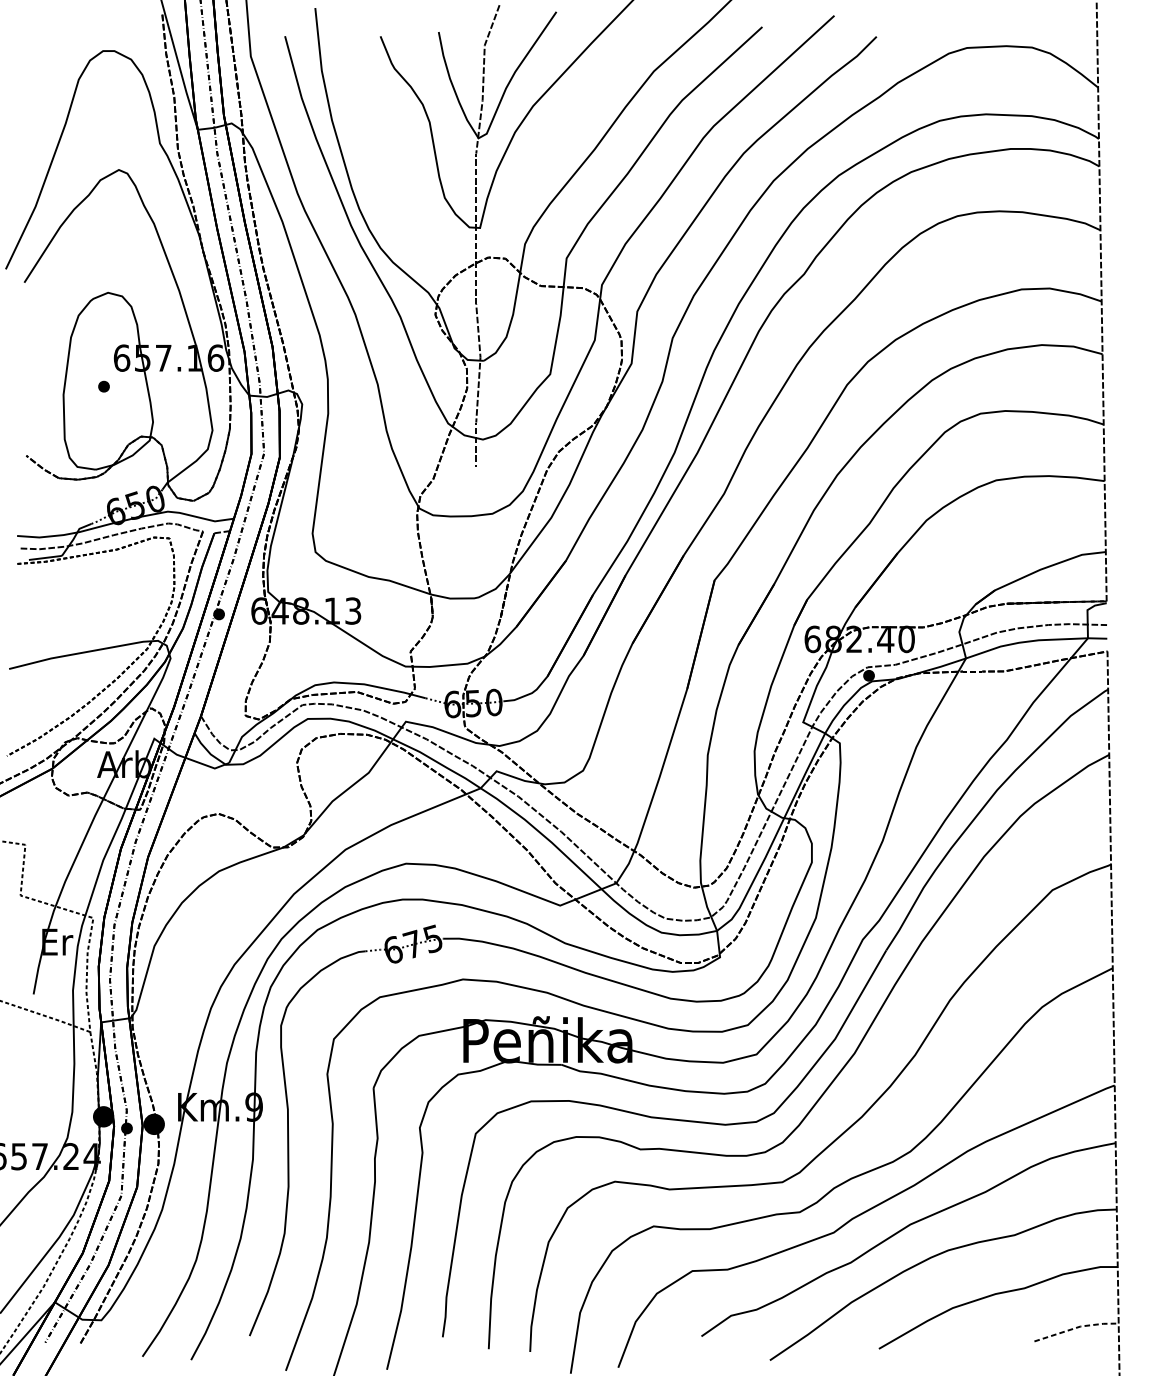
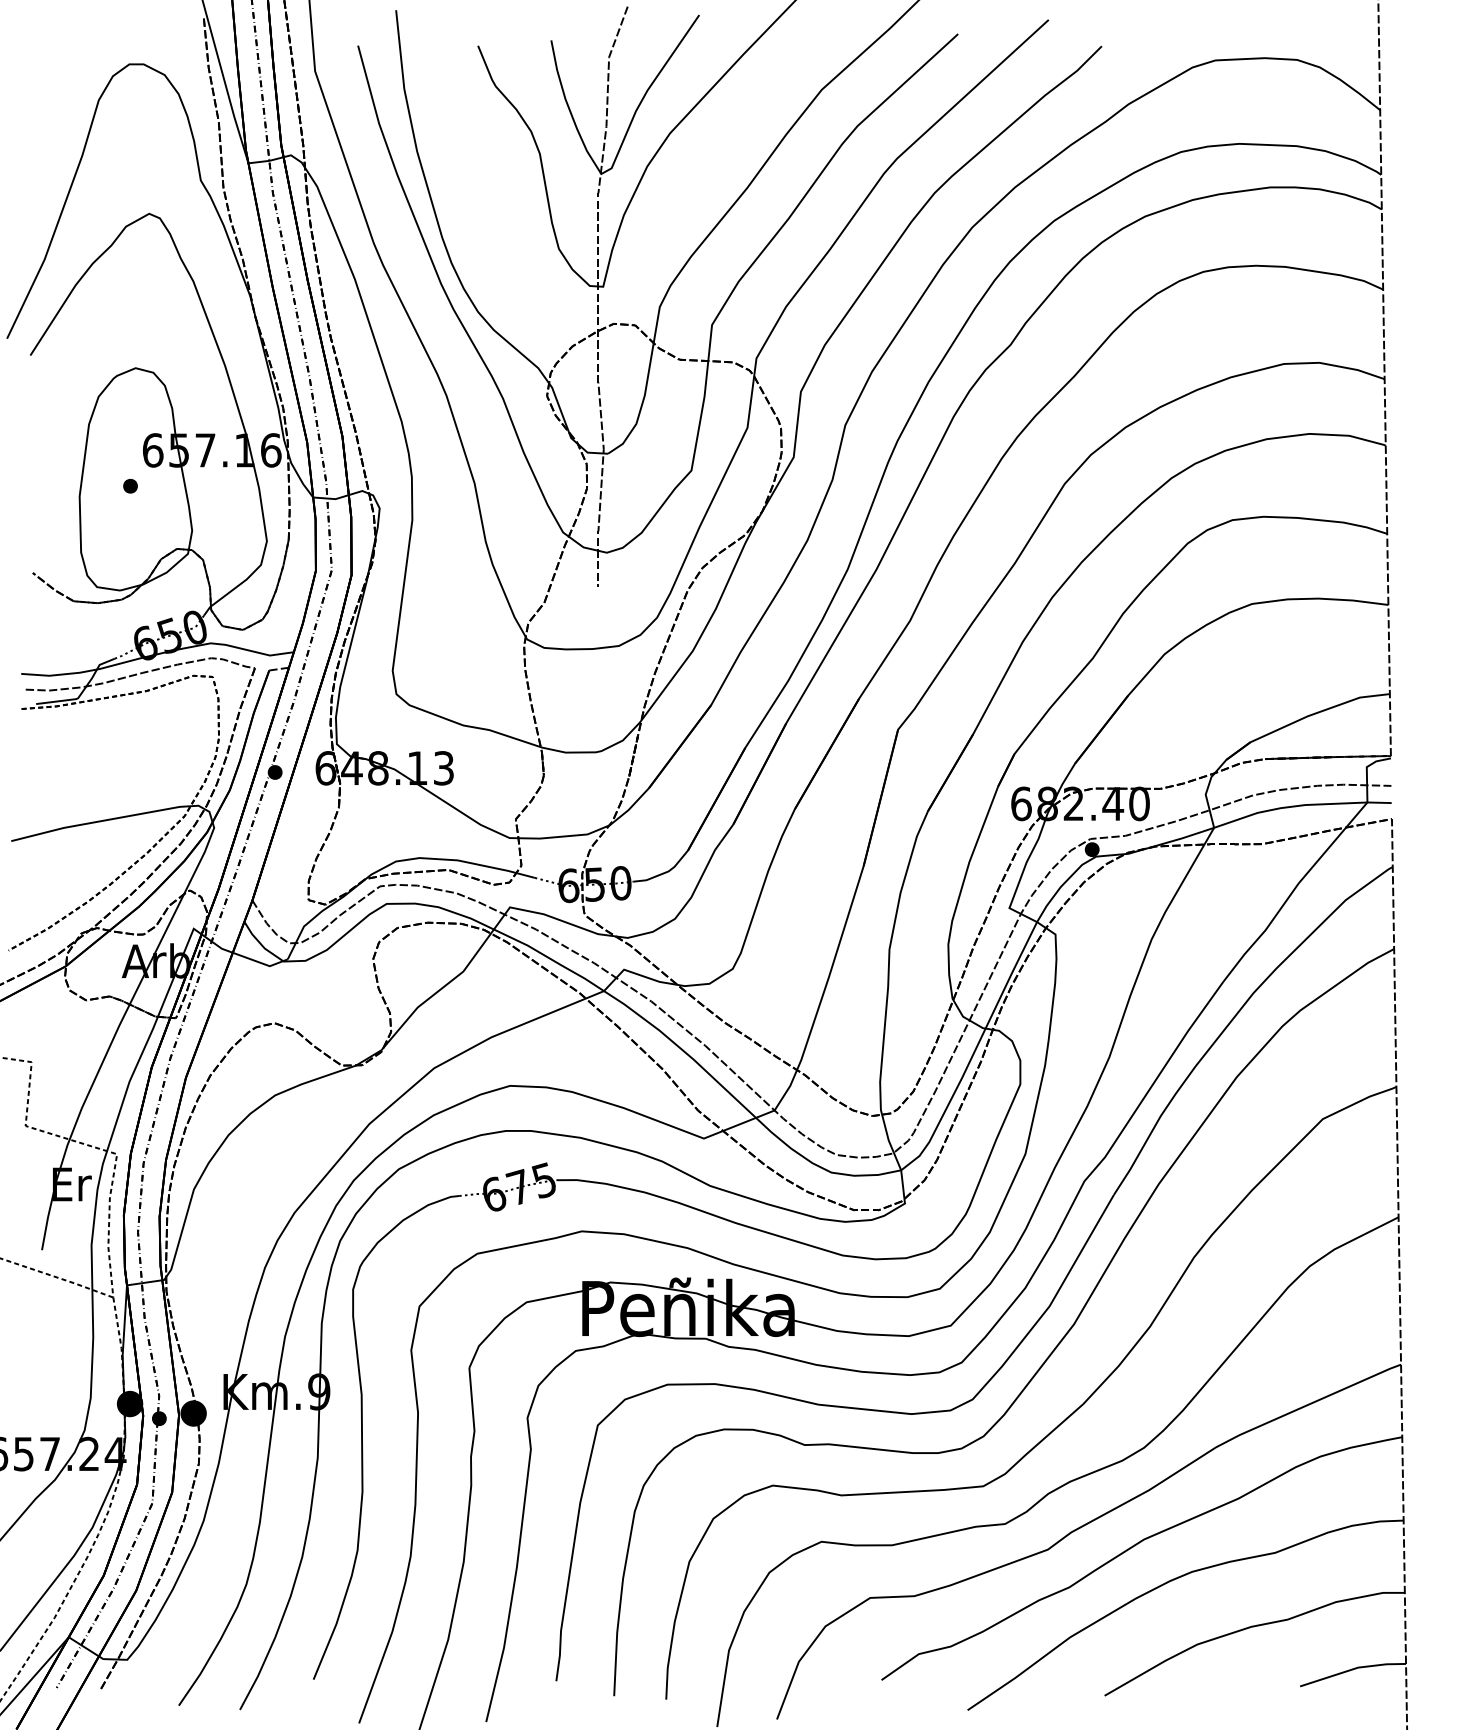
line: (1076, 1327) -> (1353, 1669), dashed -> solid

